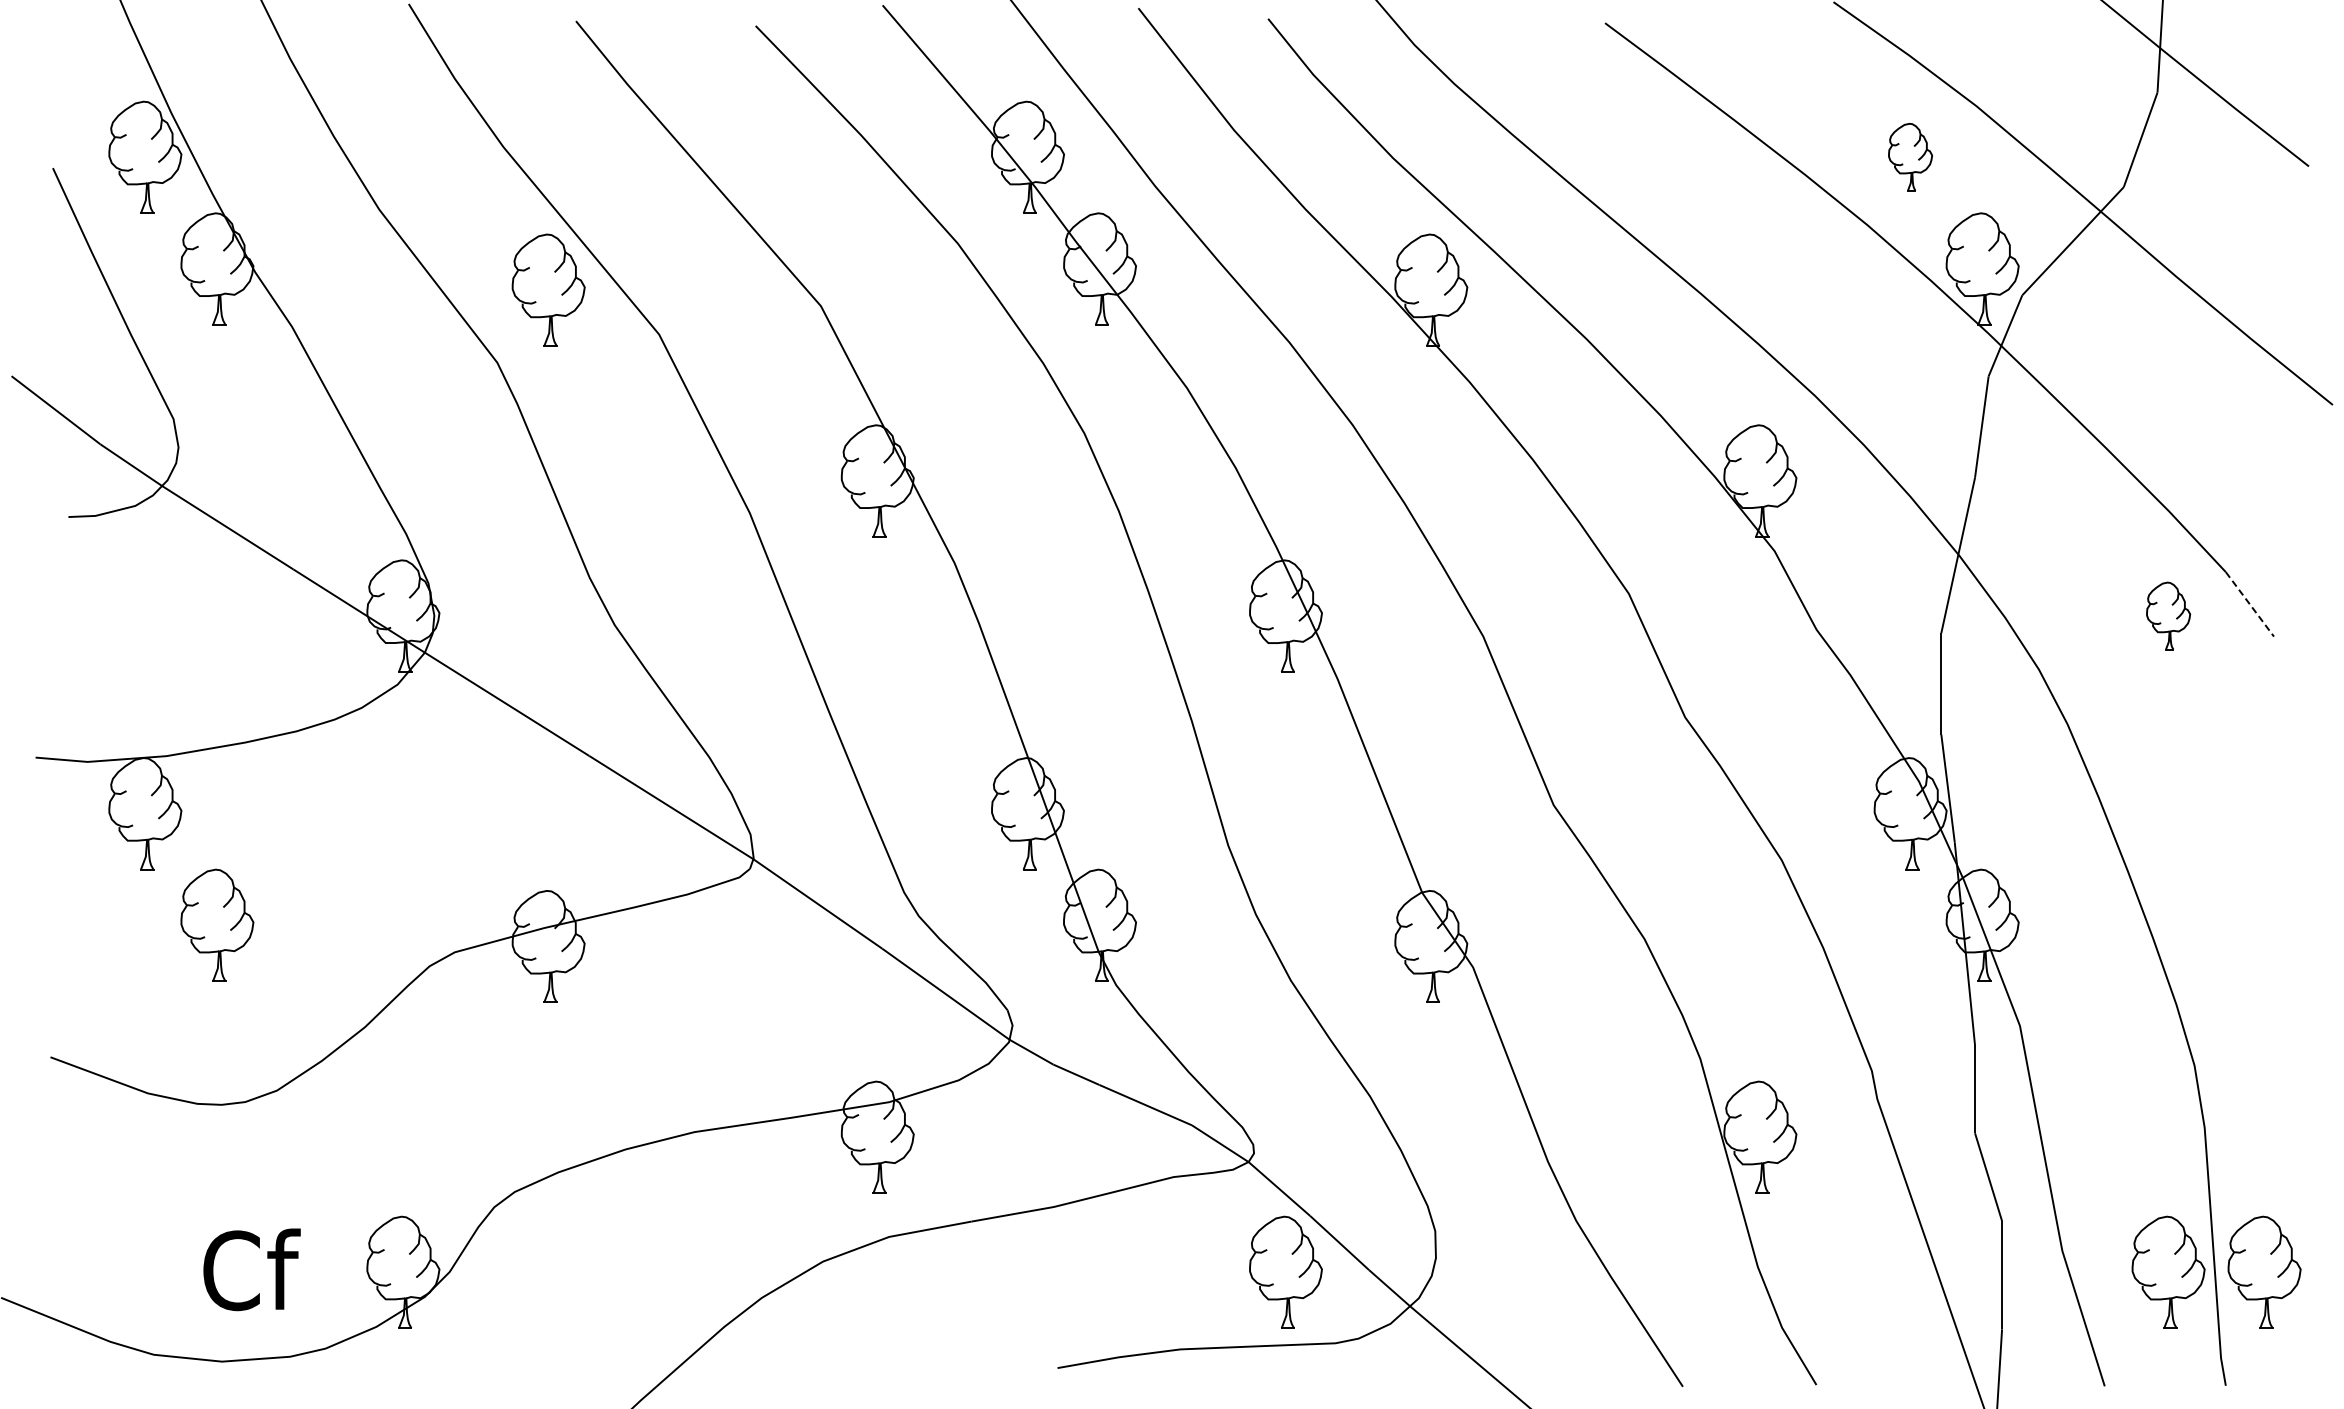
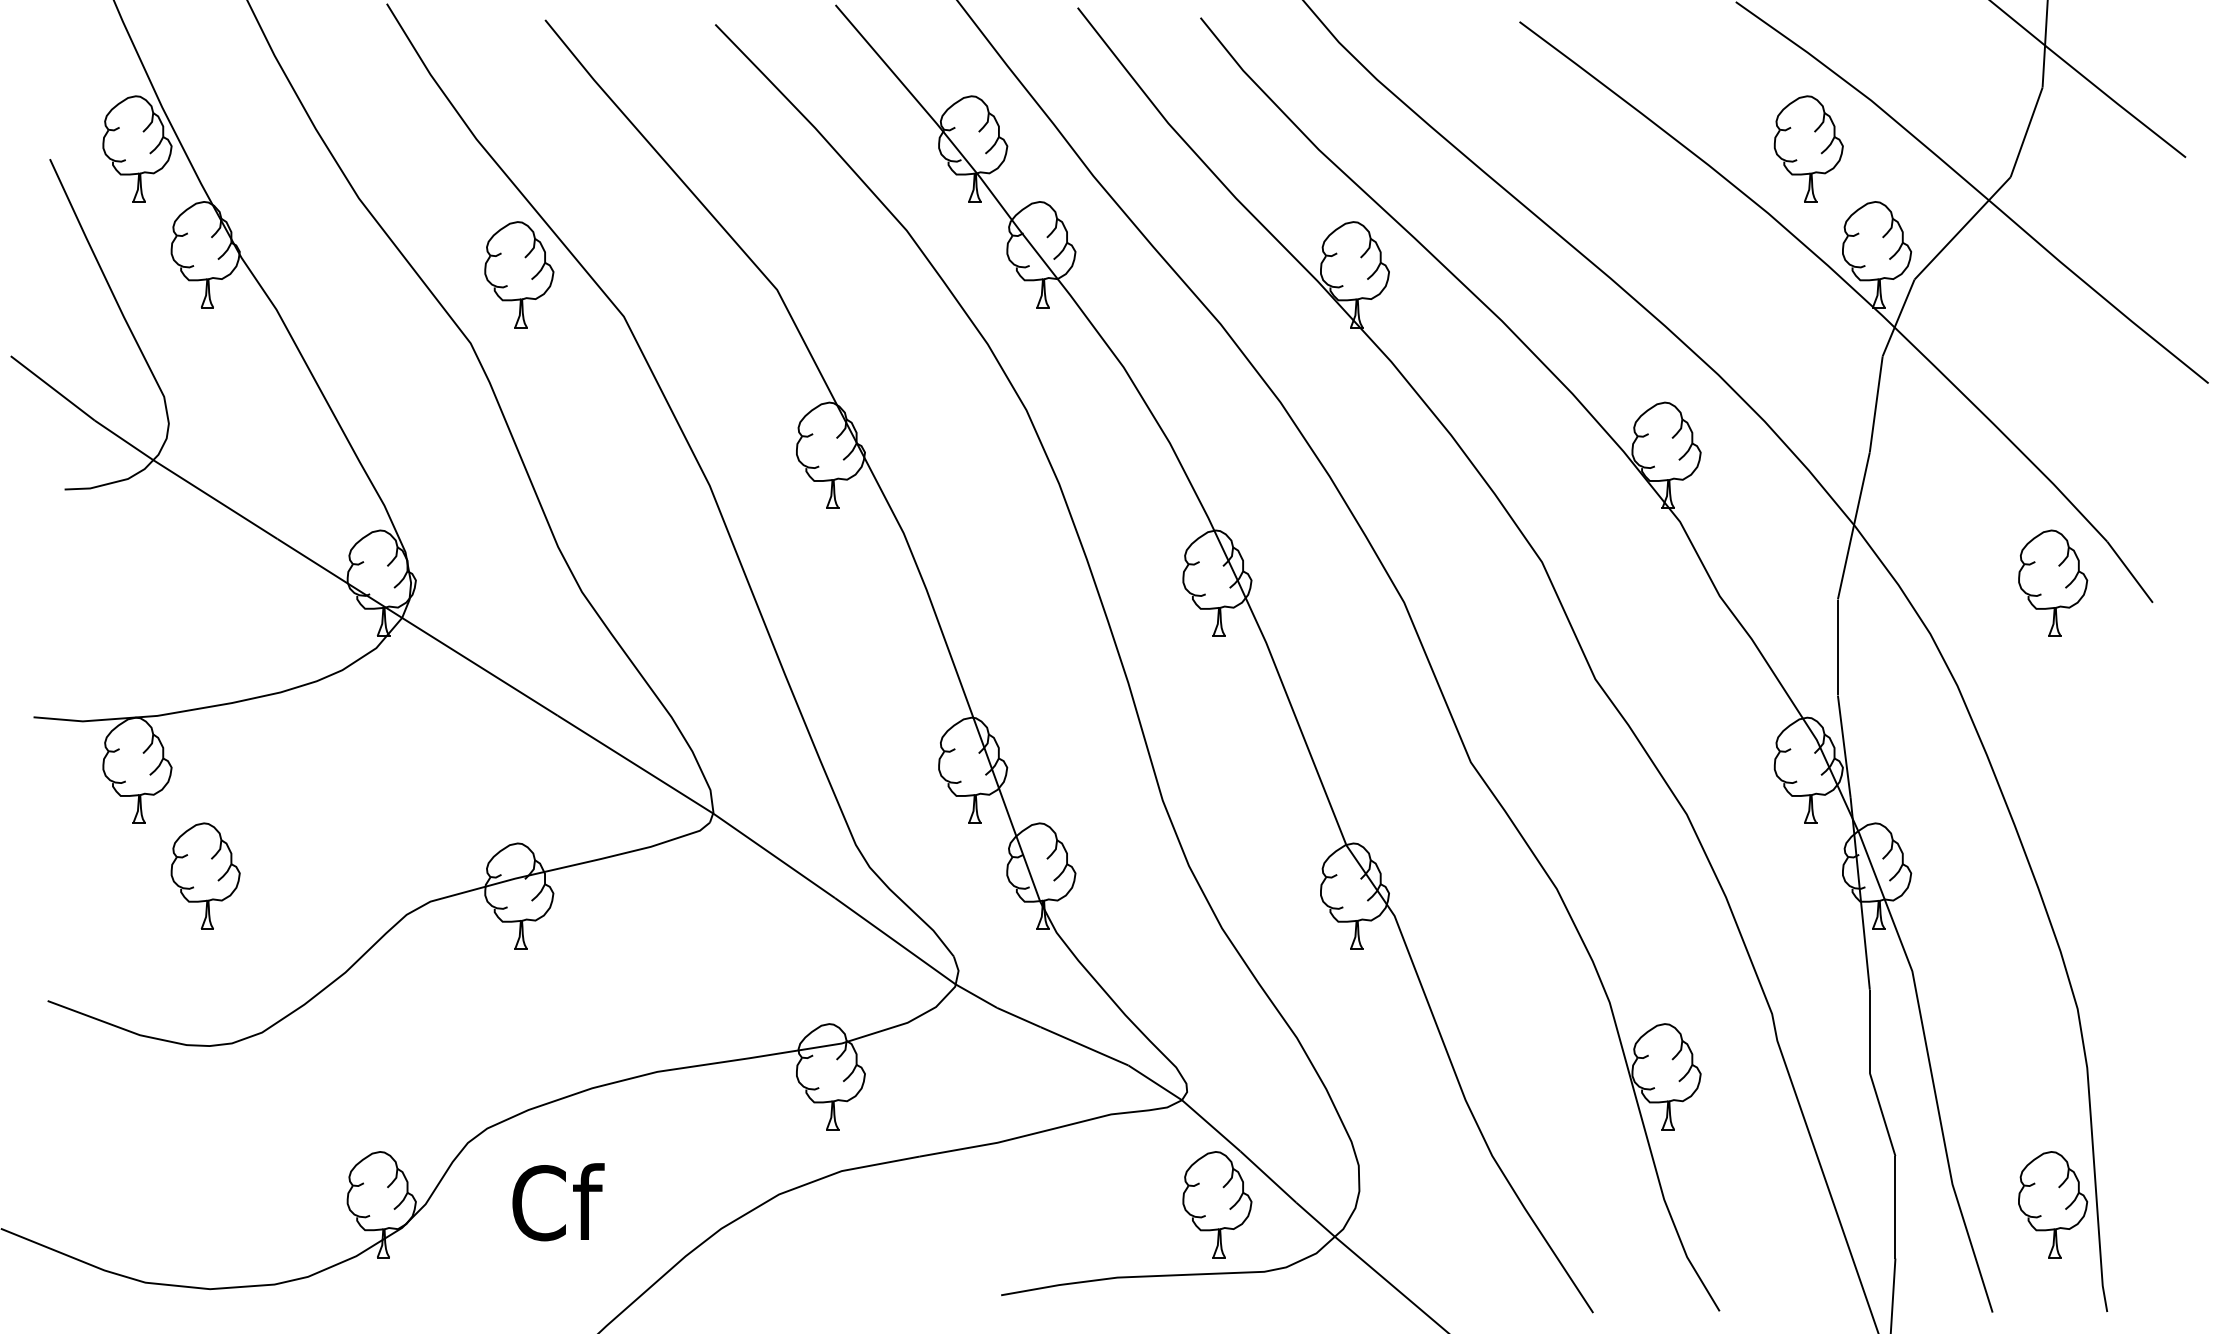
part: (1910, 156) -> (1808, 148), size x1.67
line: (2250, 604) -> (2130, 572), dashed -> solid
part: (2168, 615) -> (2052, 582), size x1.67
text: (251, 1269) -> (557, 1201), moved
part: (2264, 1271) -> (2143, 1203), removed

